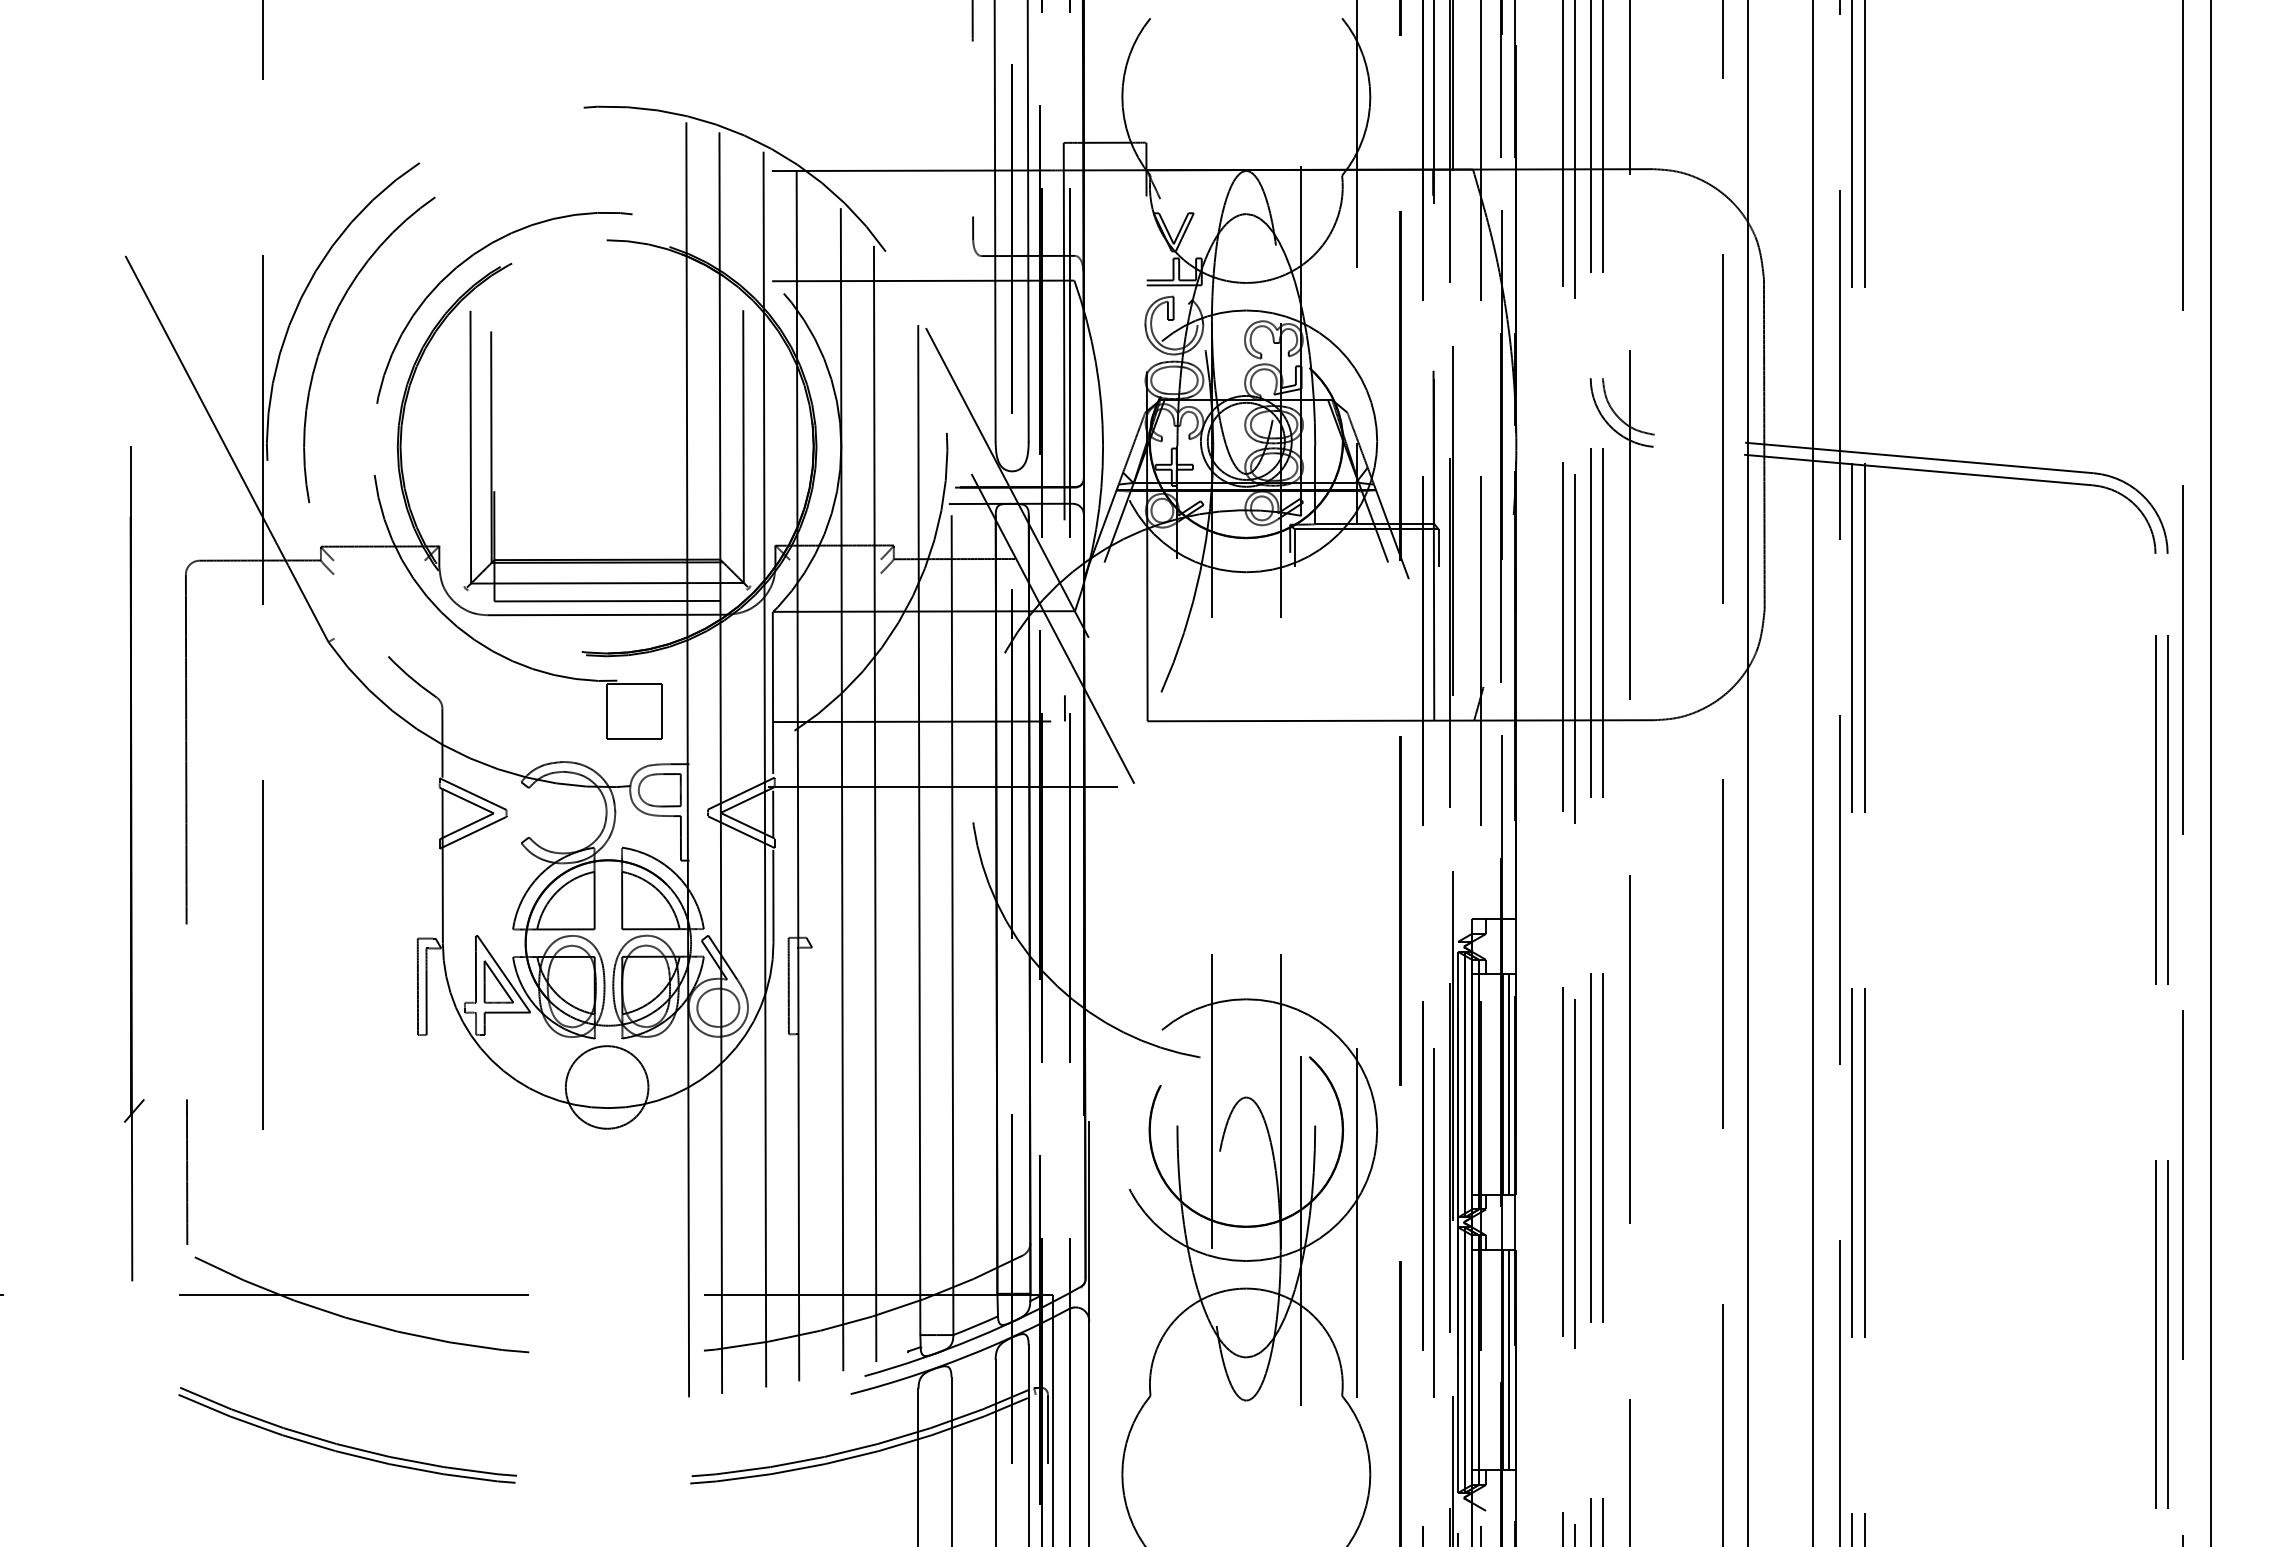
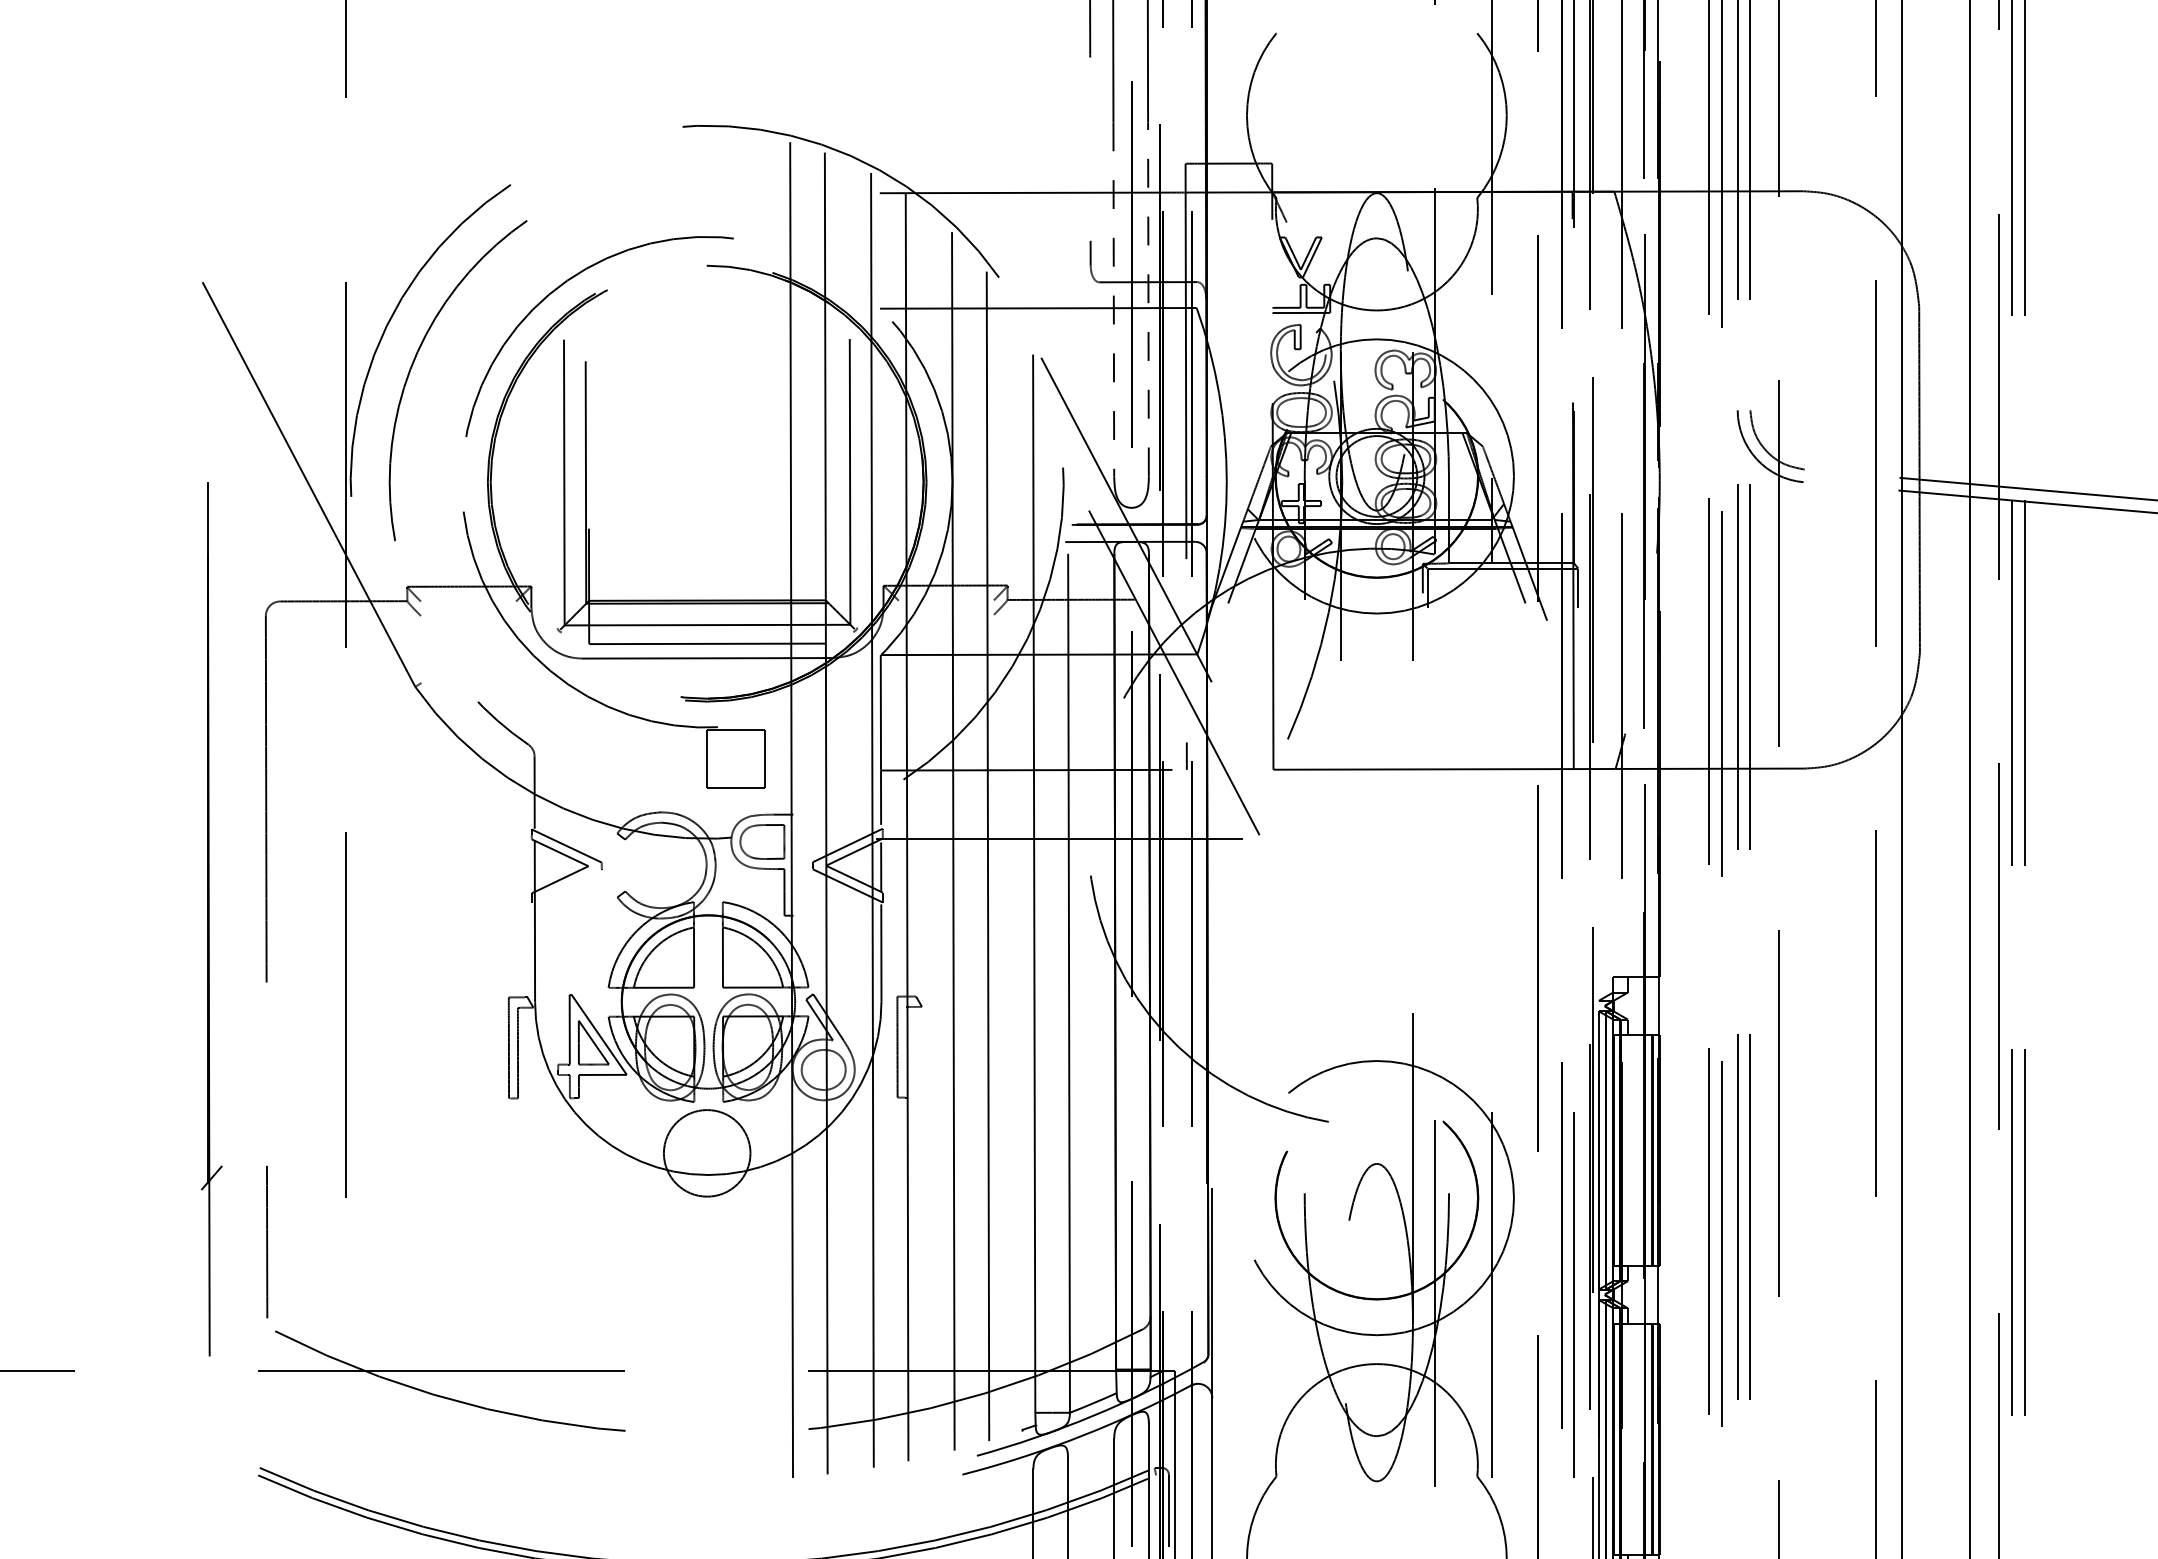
line: (995, 272) -> (1114, 299), solid -> dashed
line: (1028, 272) -> (1148, 299), solid -> dashed
line: (472, 832) -> (566, 886), removed
line: (1211, 1101) -> (1340, 1168), removed

